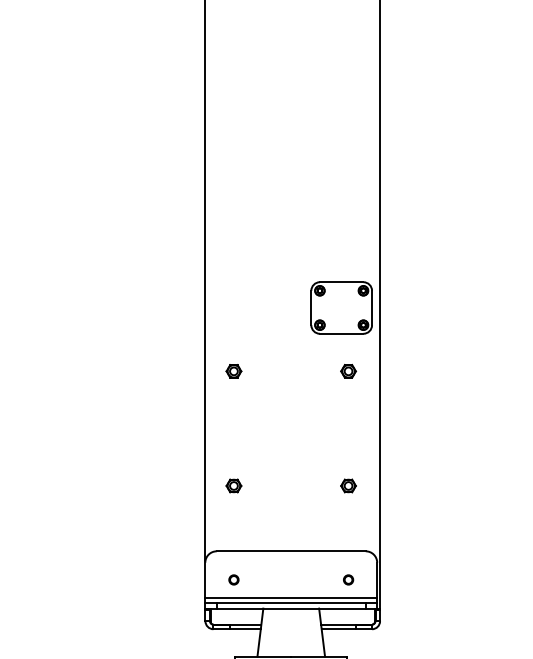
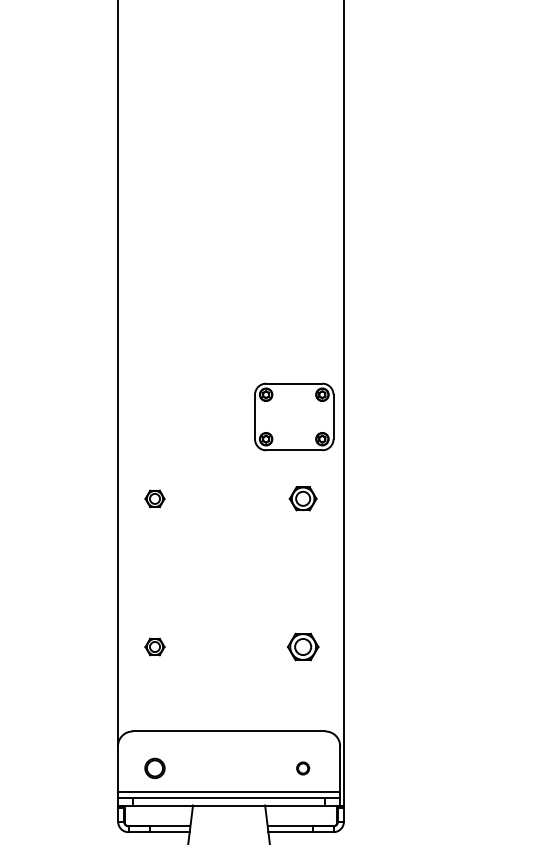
part: (348, 371) -> (303, 499), size x1.4
part: (348, 485) -> (303, 646), size x1.6
part: (233, 579) -> (154, 767), size x1.6

